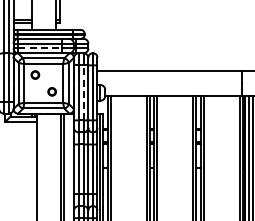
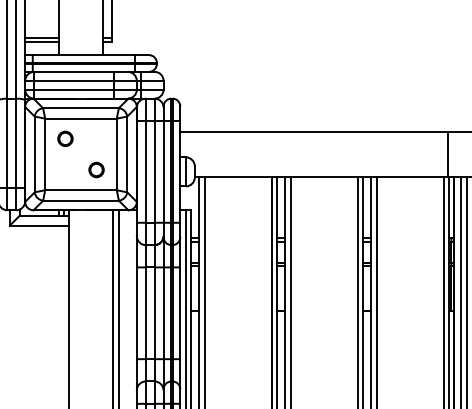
line: (40, 48) -> (74, 89), dashed -> solid
line: (83, 92) -> (154, 171), dashed -> solid

